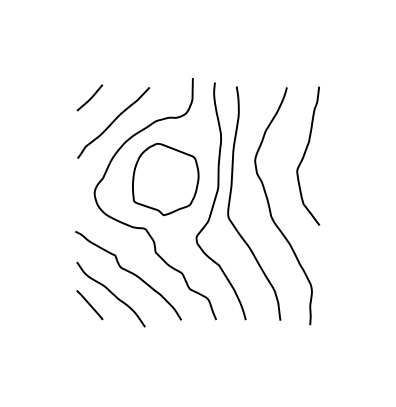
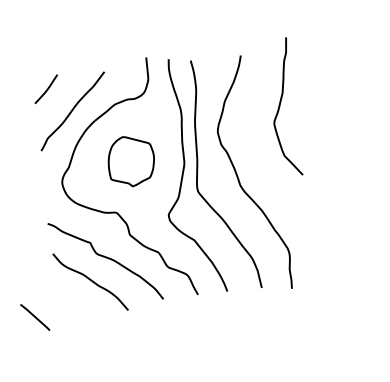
curve: (305, 154) -> (280, 106), moved
part: (165, 179) -> (131, 161), size x0.7
line: (89, 305) -> (34, 317), moved

